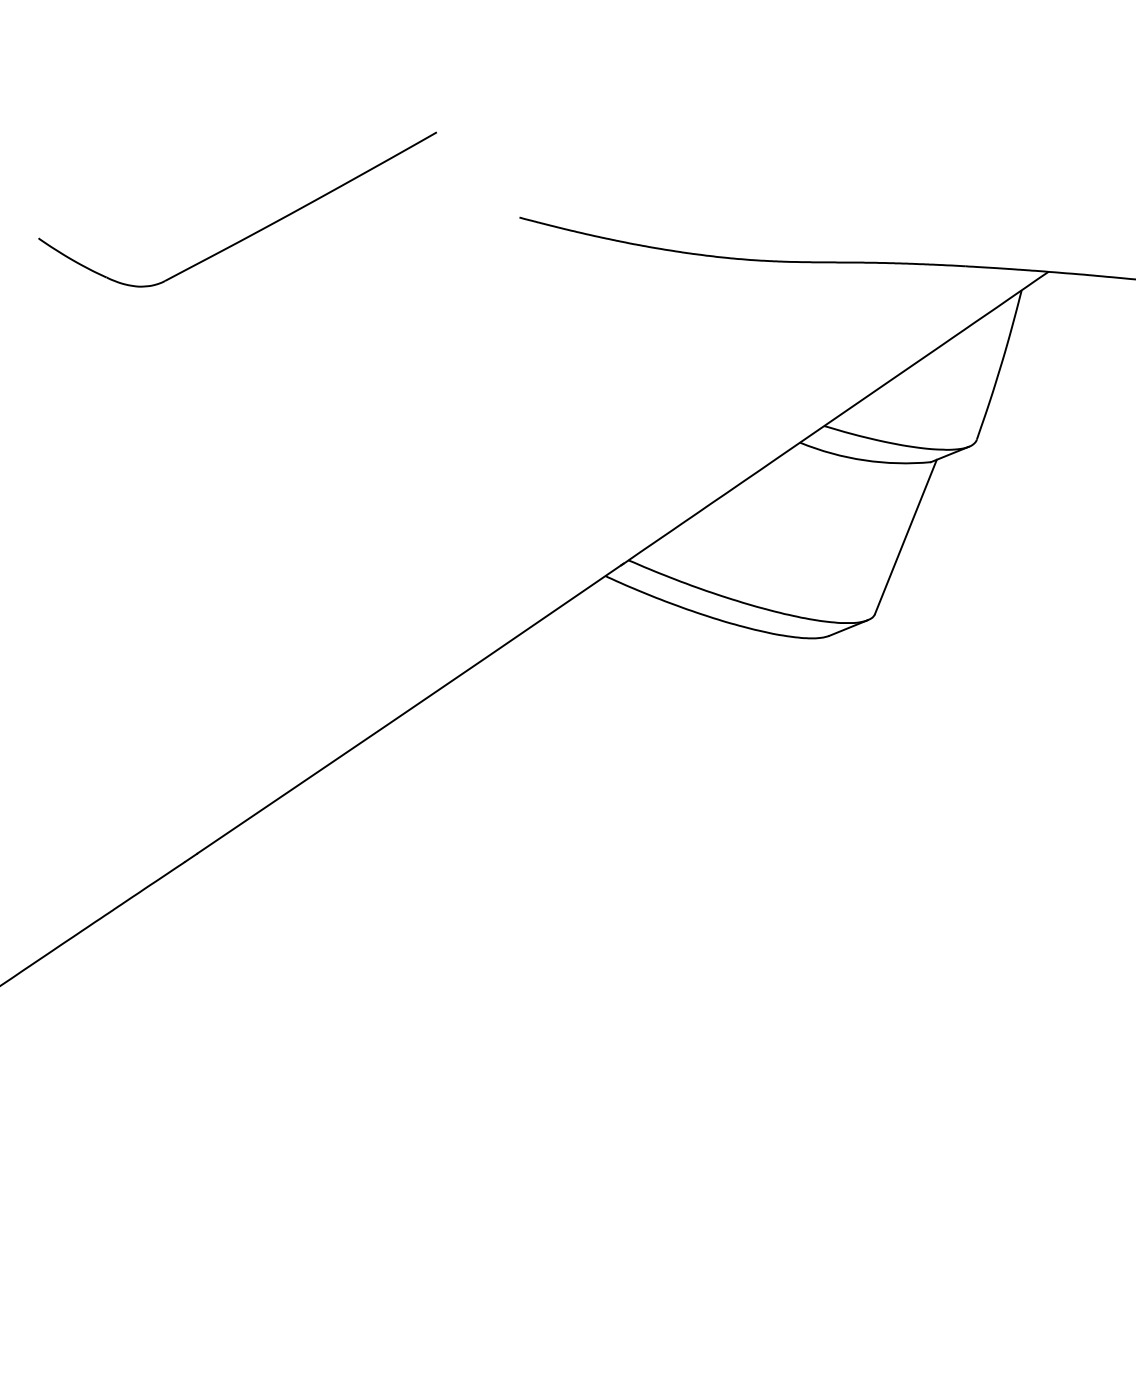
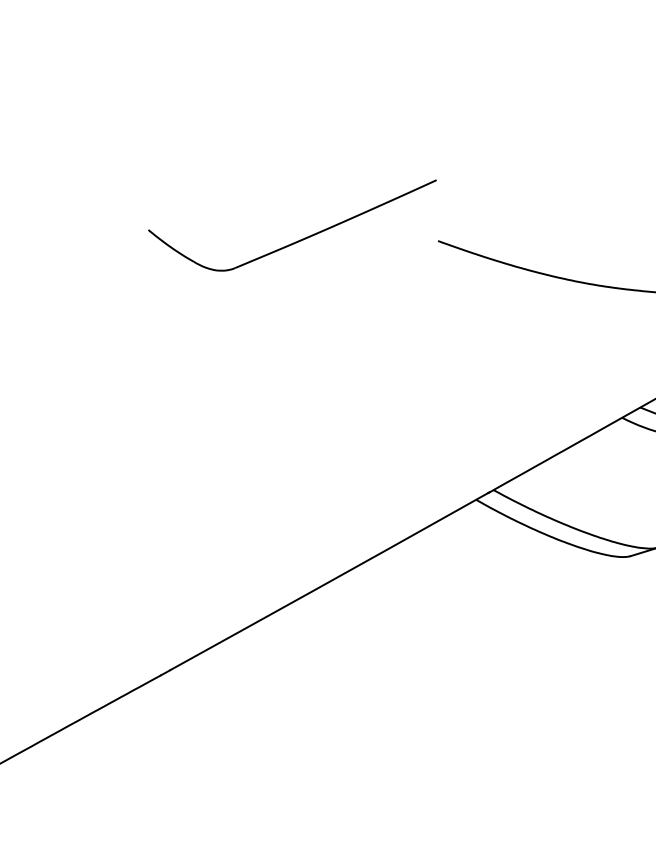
part: (250, 234) -> (298, 240), moved

